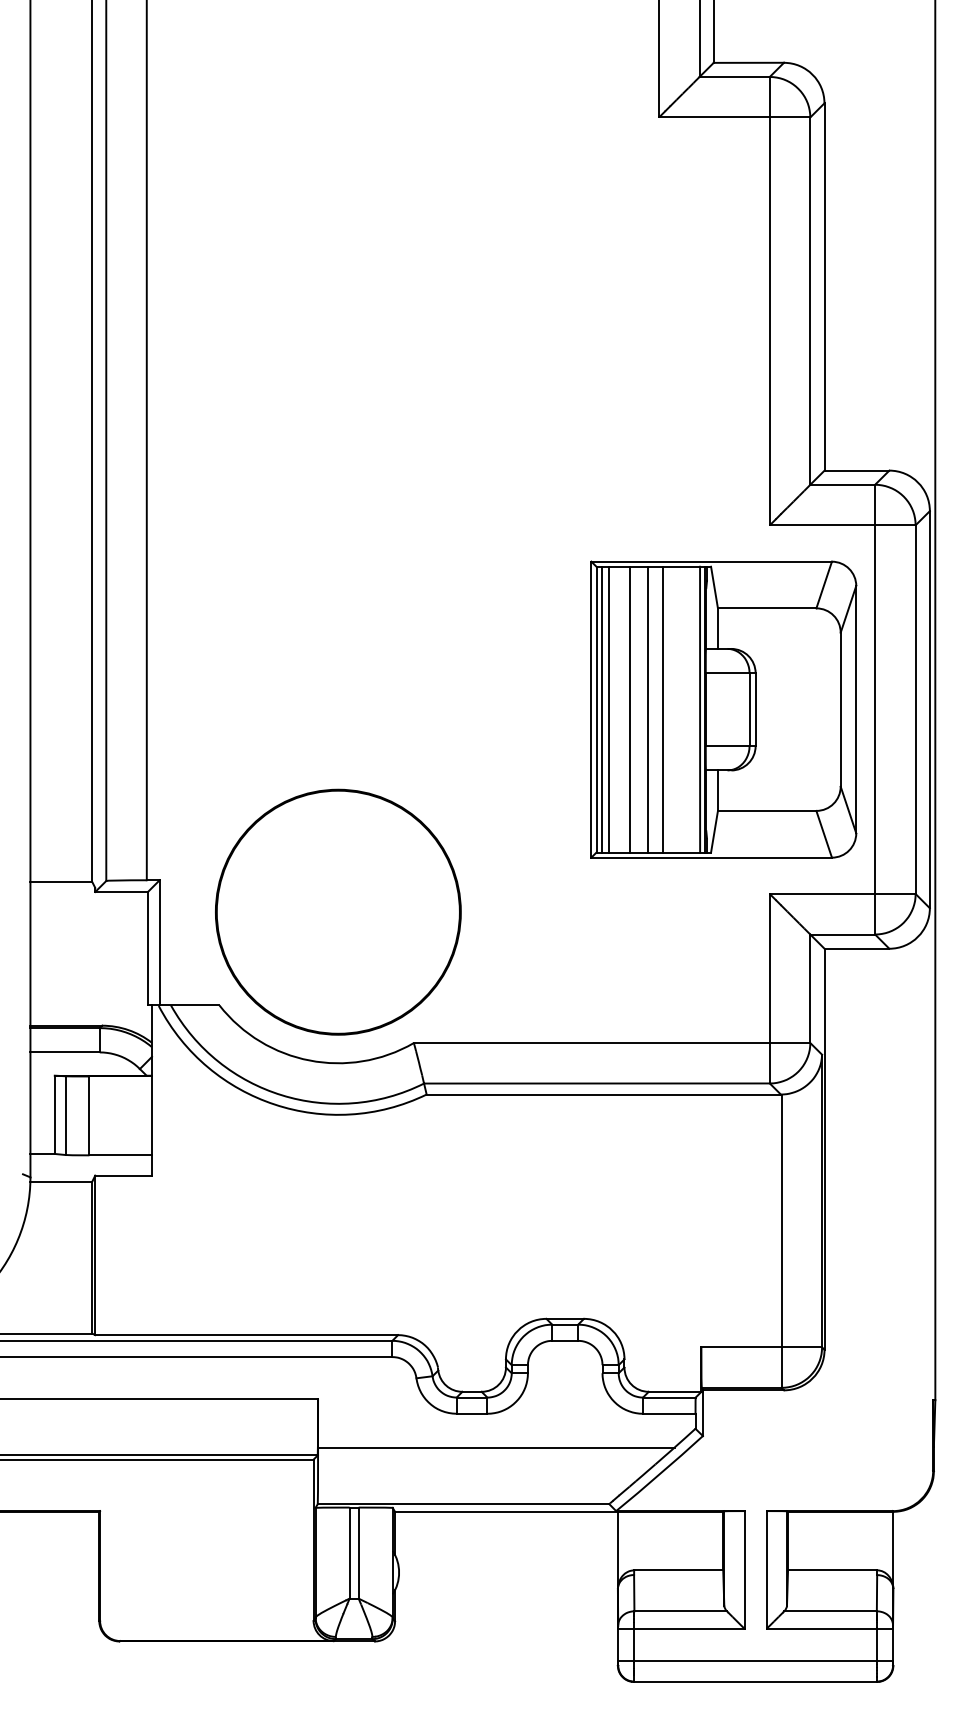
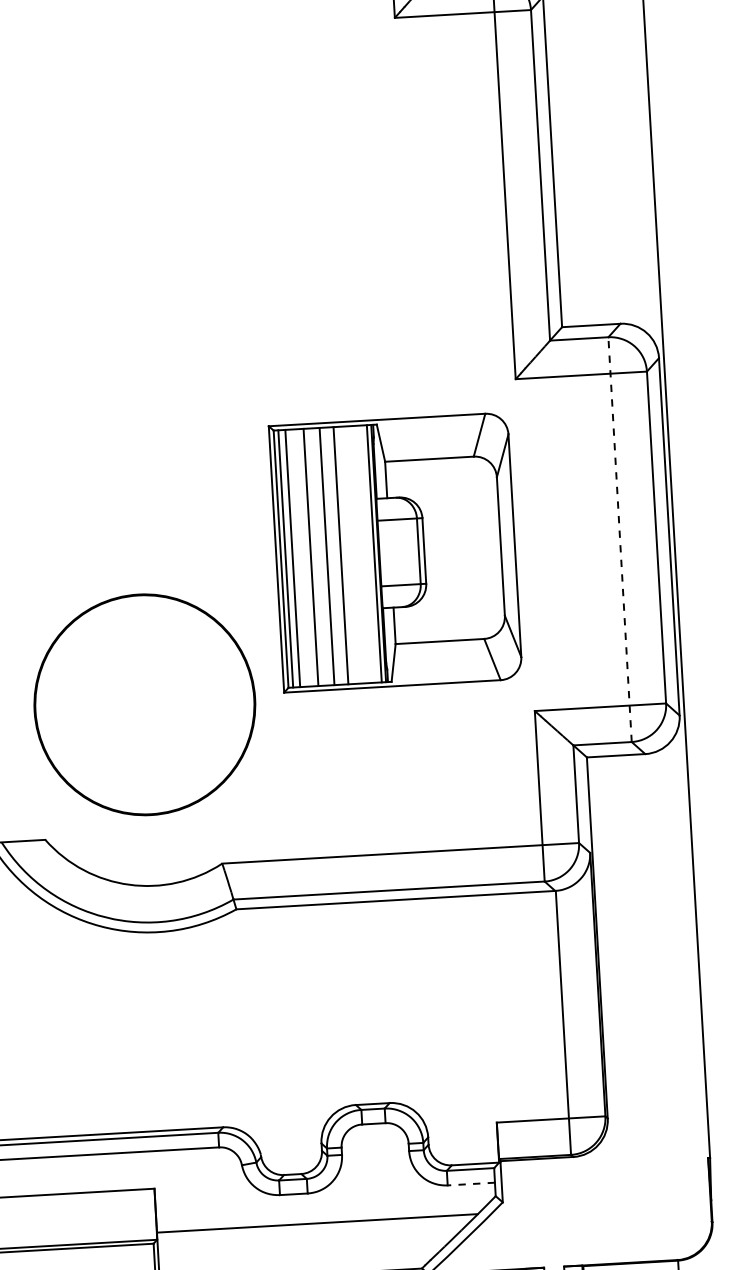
part: (723, 709) -> (395, 552), moved
line: (875, 709) -> (620, 539), solid -> dashed
circle: (338, 911) -> (144, 704), moved
line: (668, 1413) -> (470, 1183), solid -> dashed

